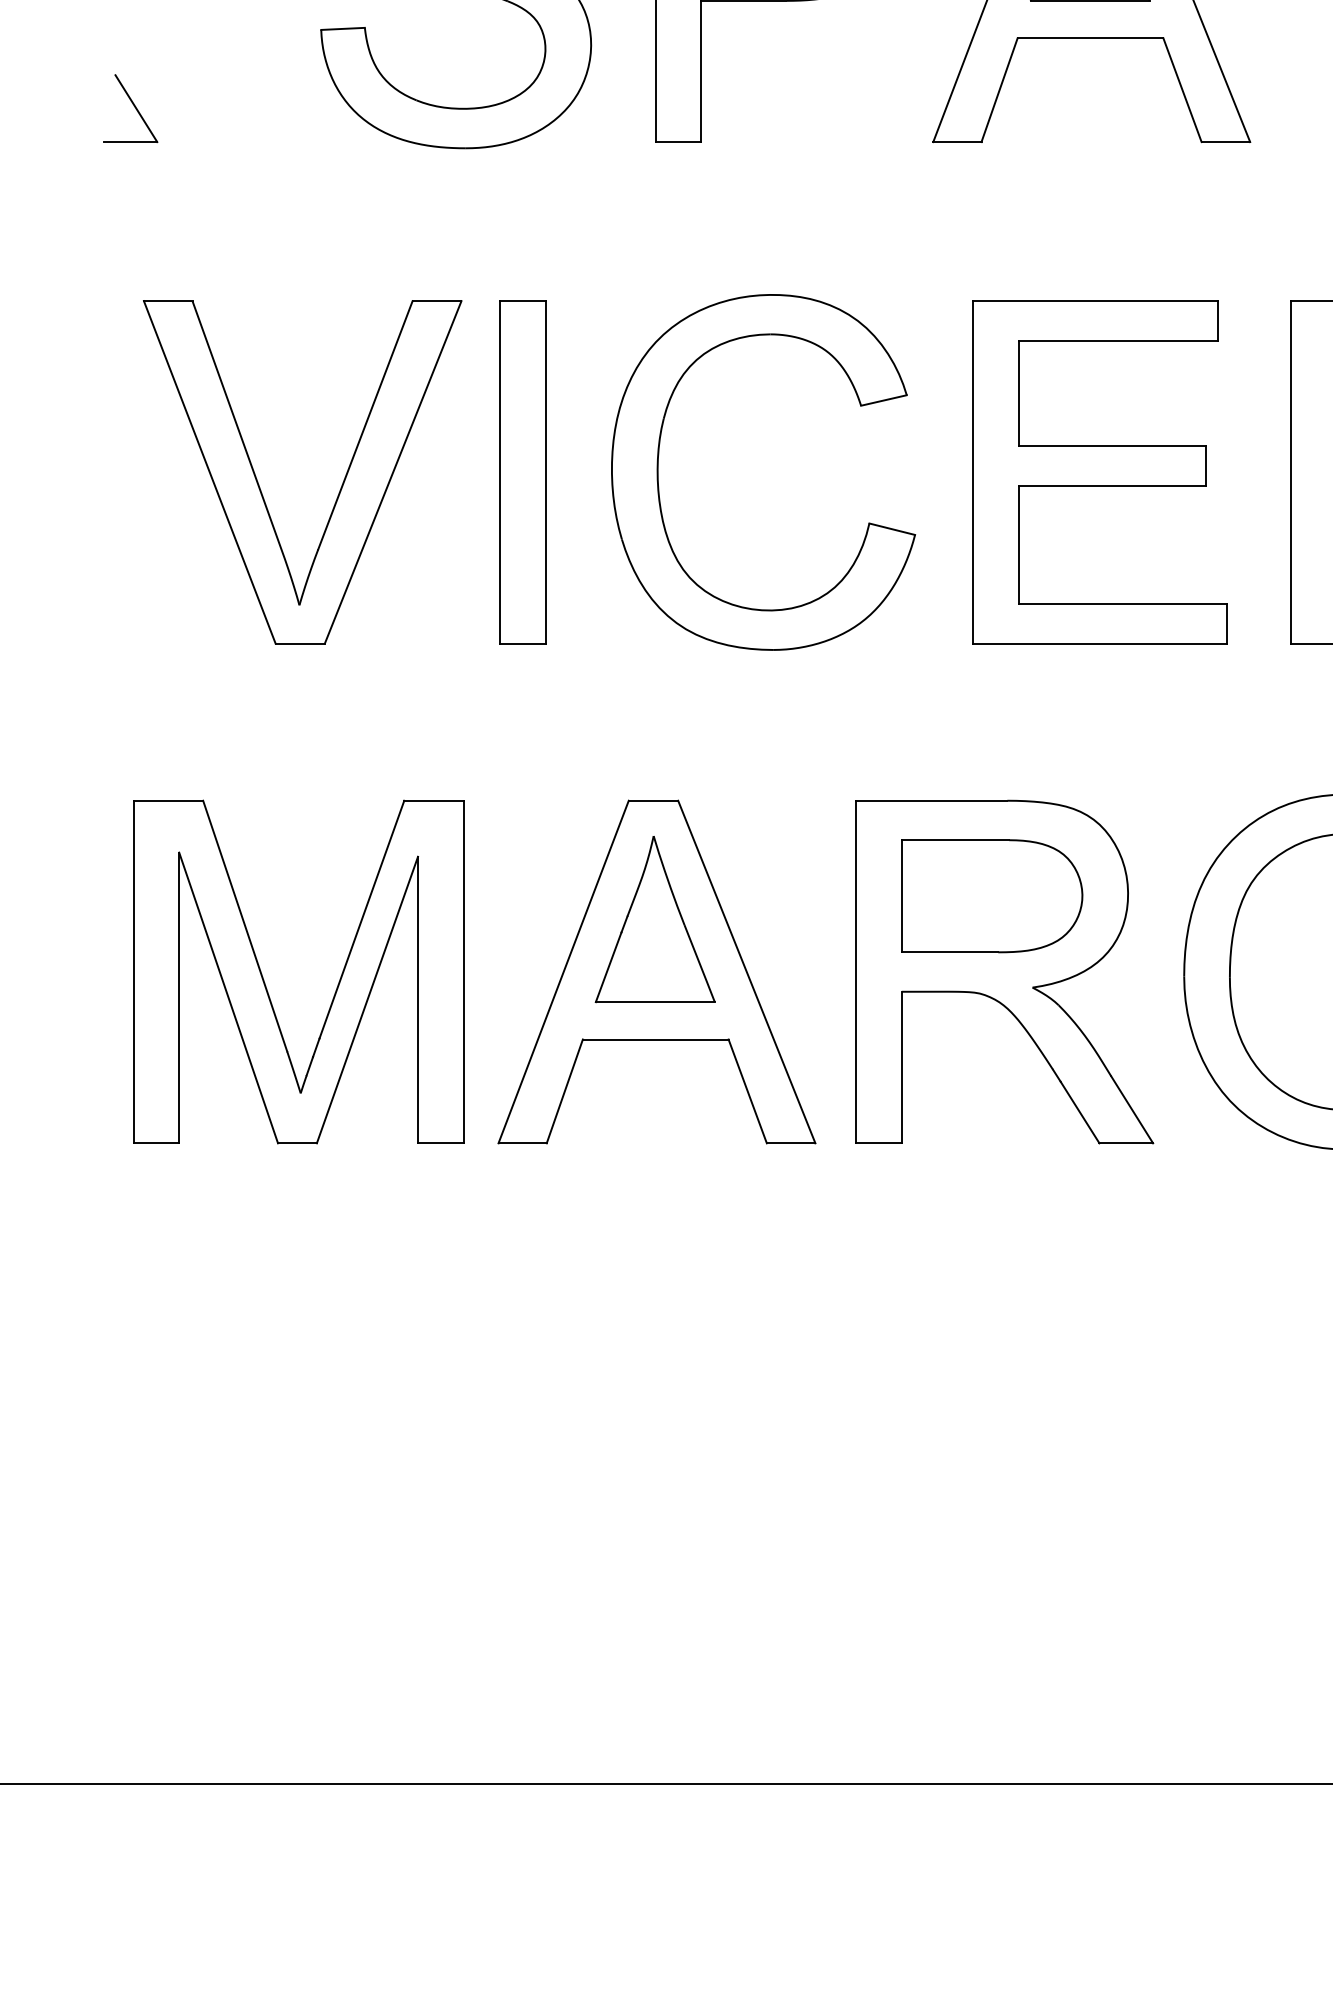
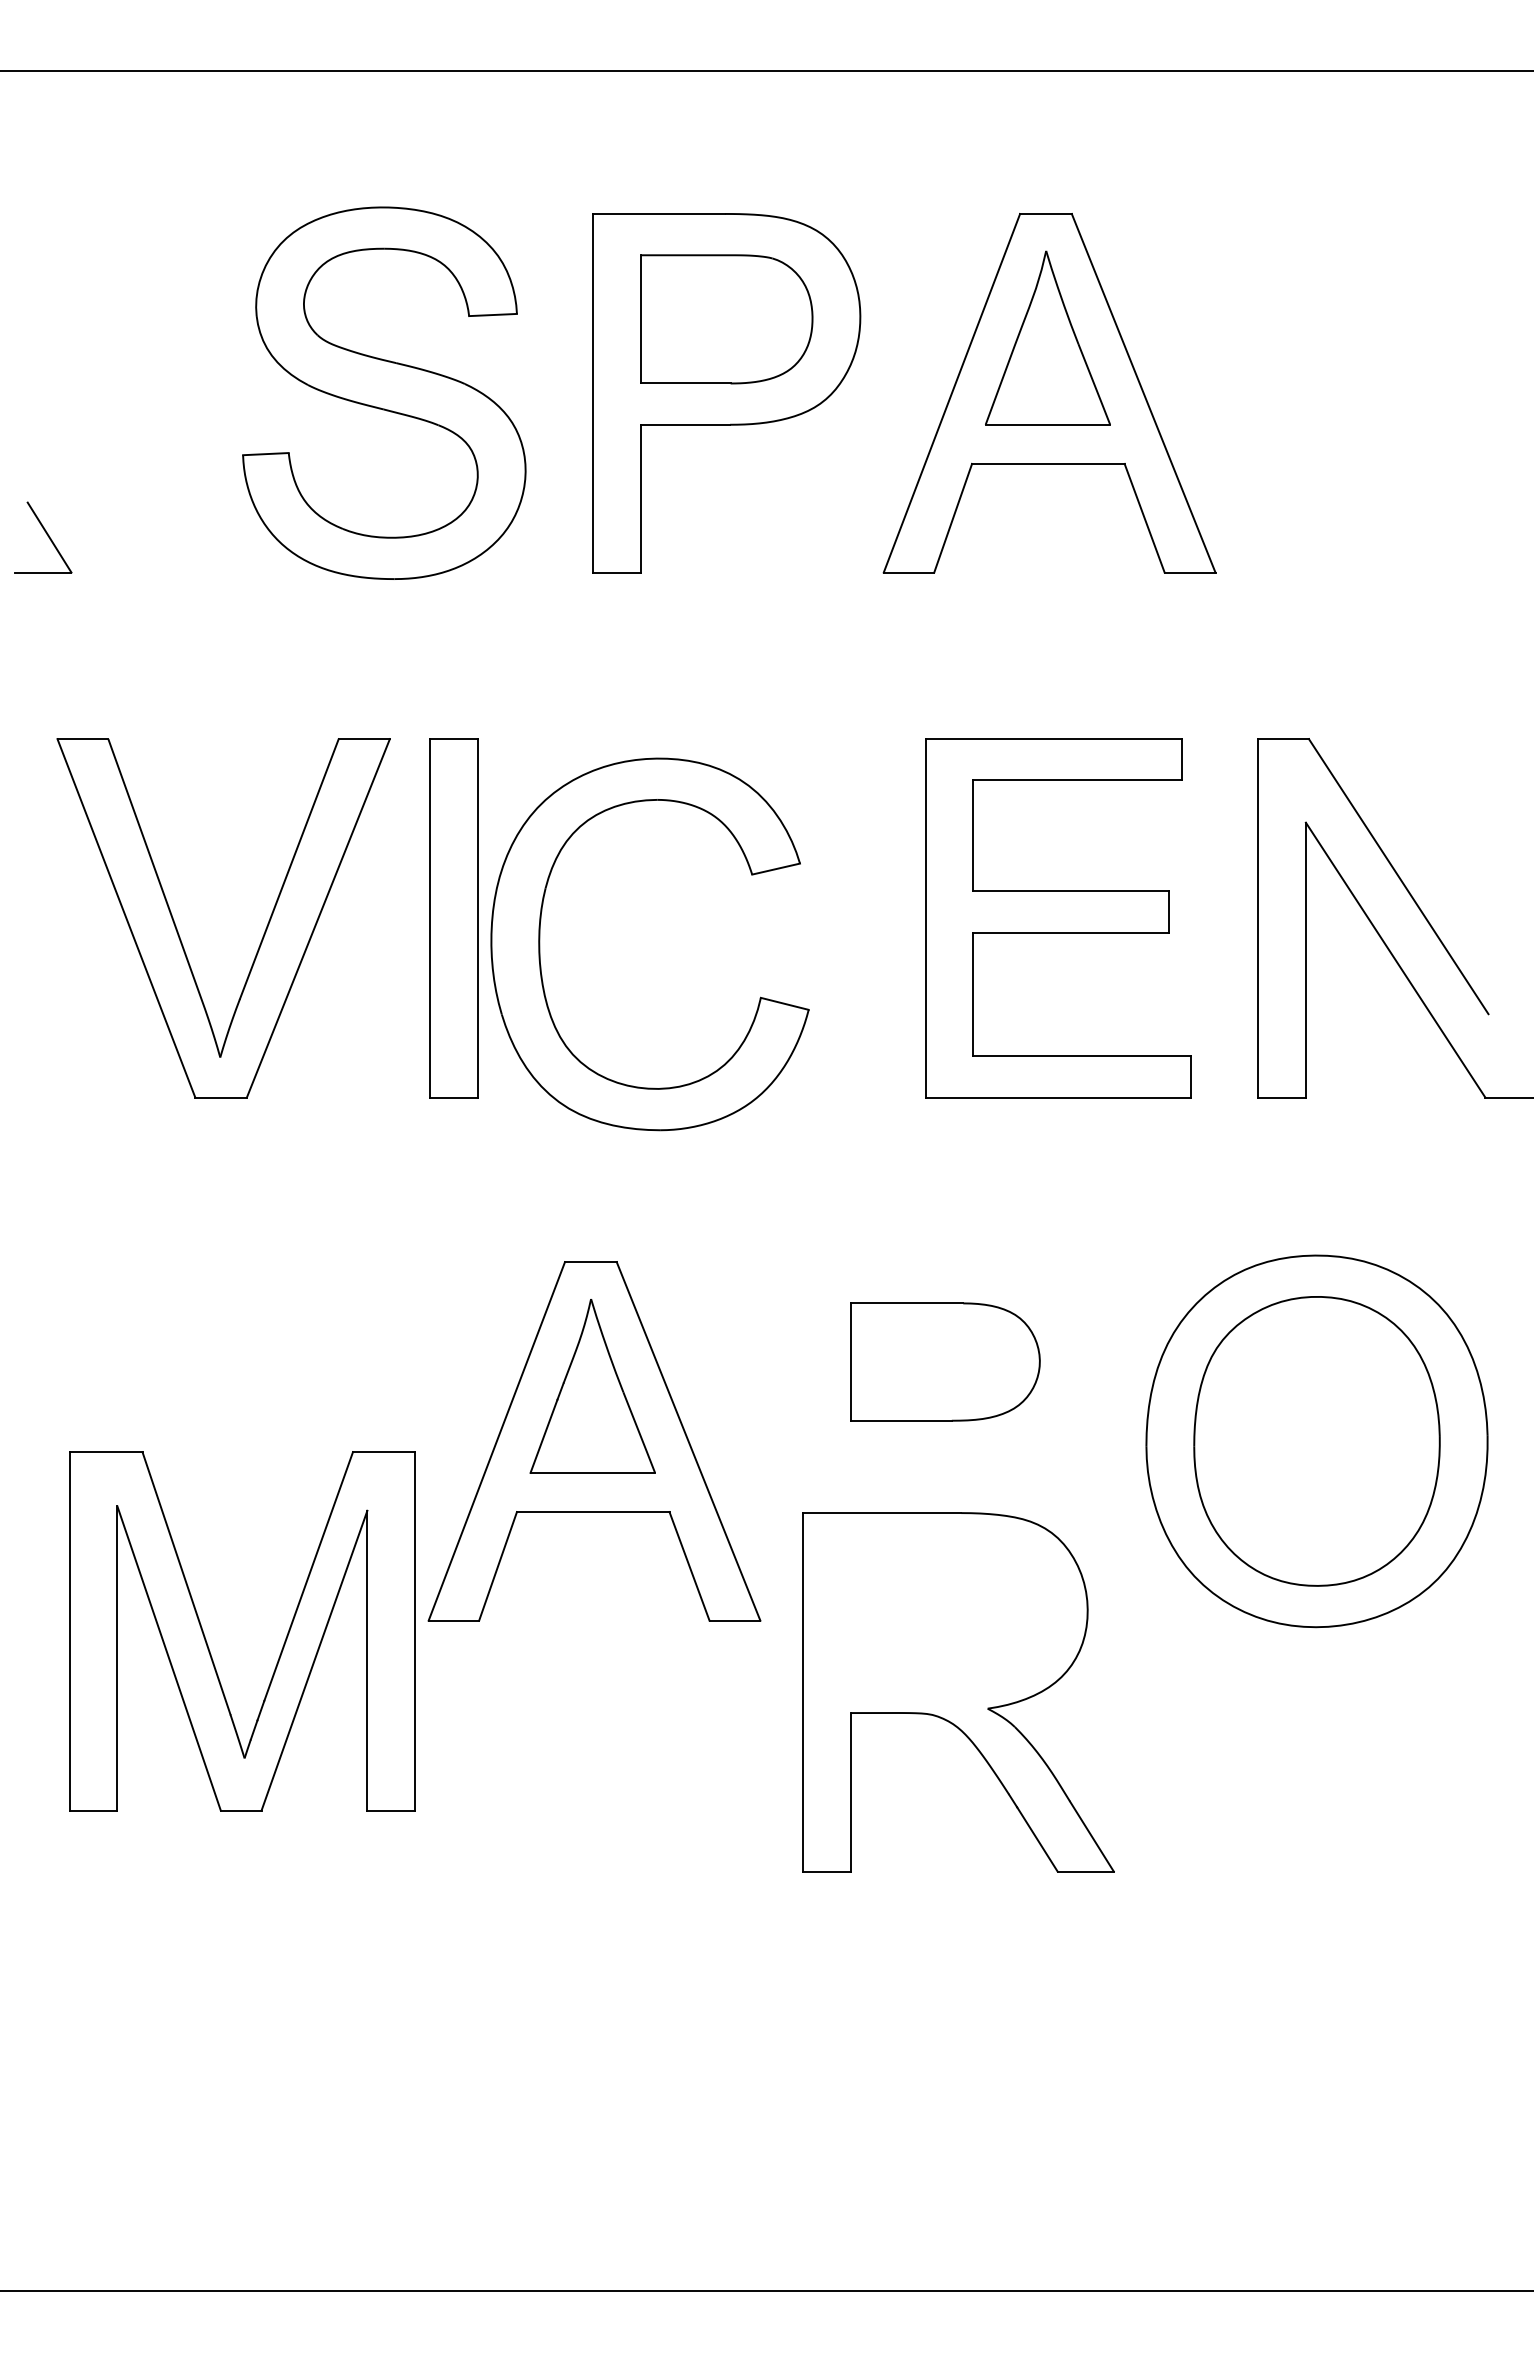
part: (658, 472) -> (540, 944), moved
part: (1004, 972) -> (958, 1692), moved
part: (265, 982) -> (207, 1642), moved

